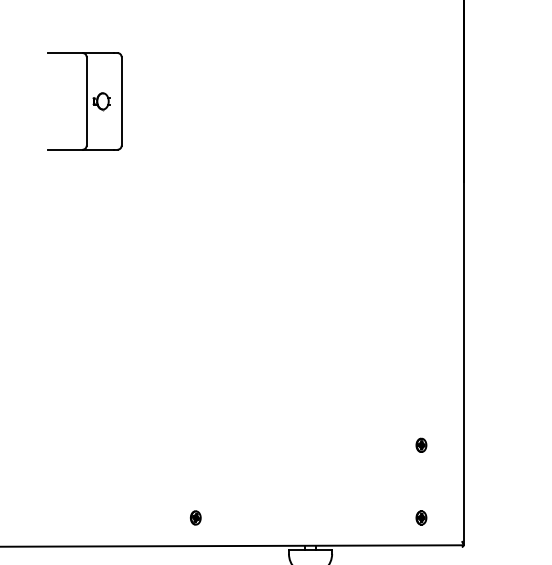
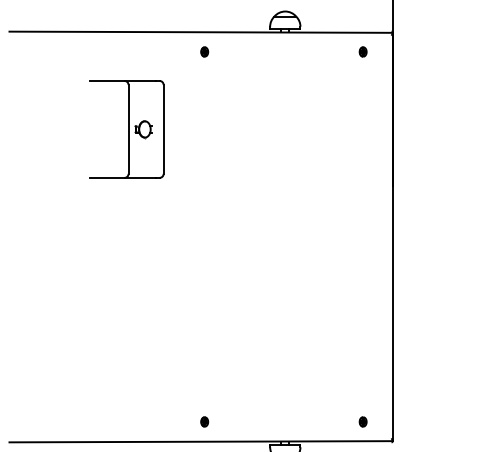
part: (84, 101) -> (126, 129), size x1.43
part: (420, 444) -> (362, 370), removed

